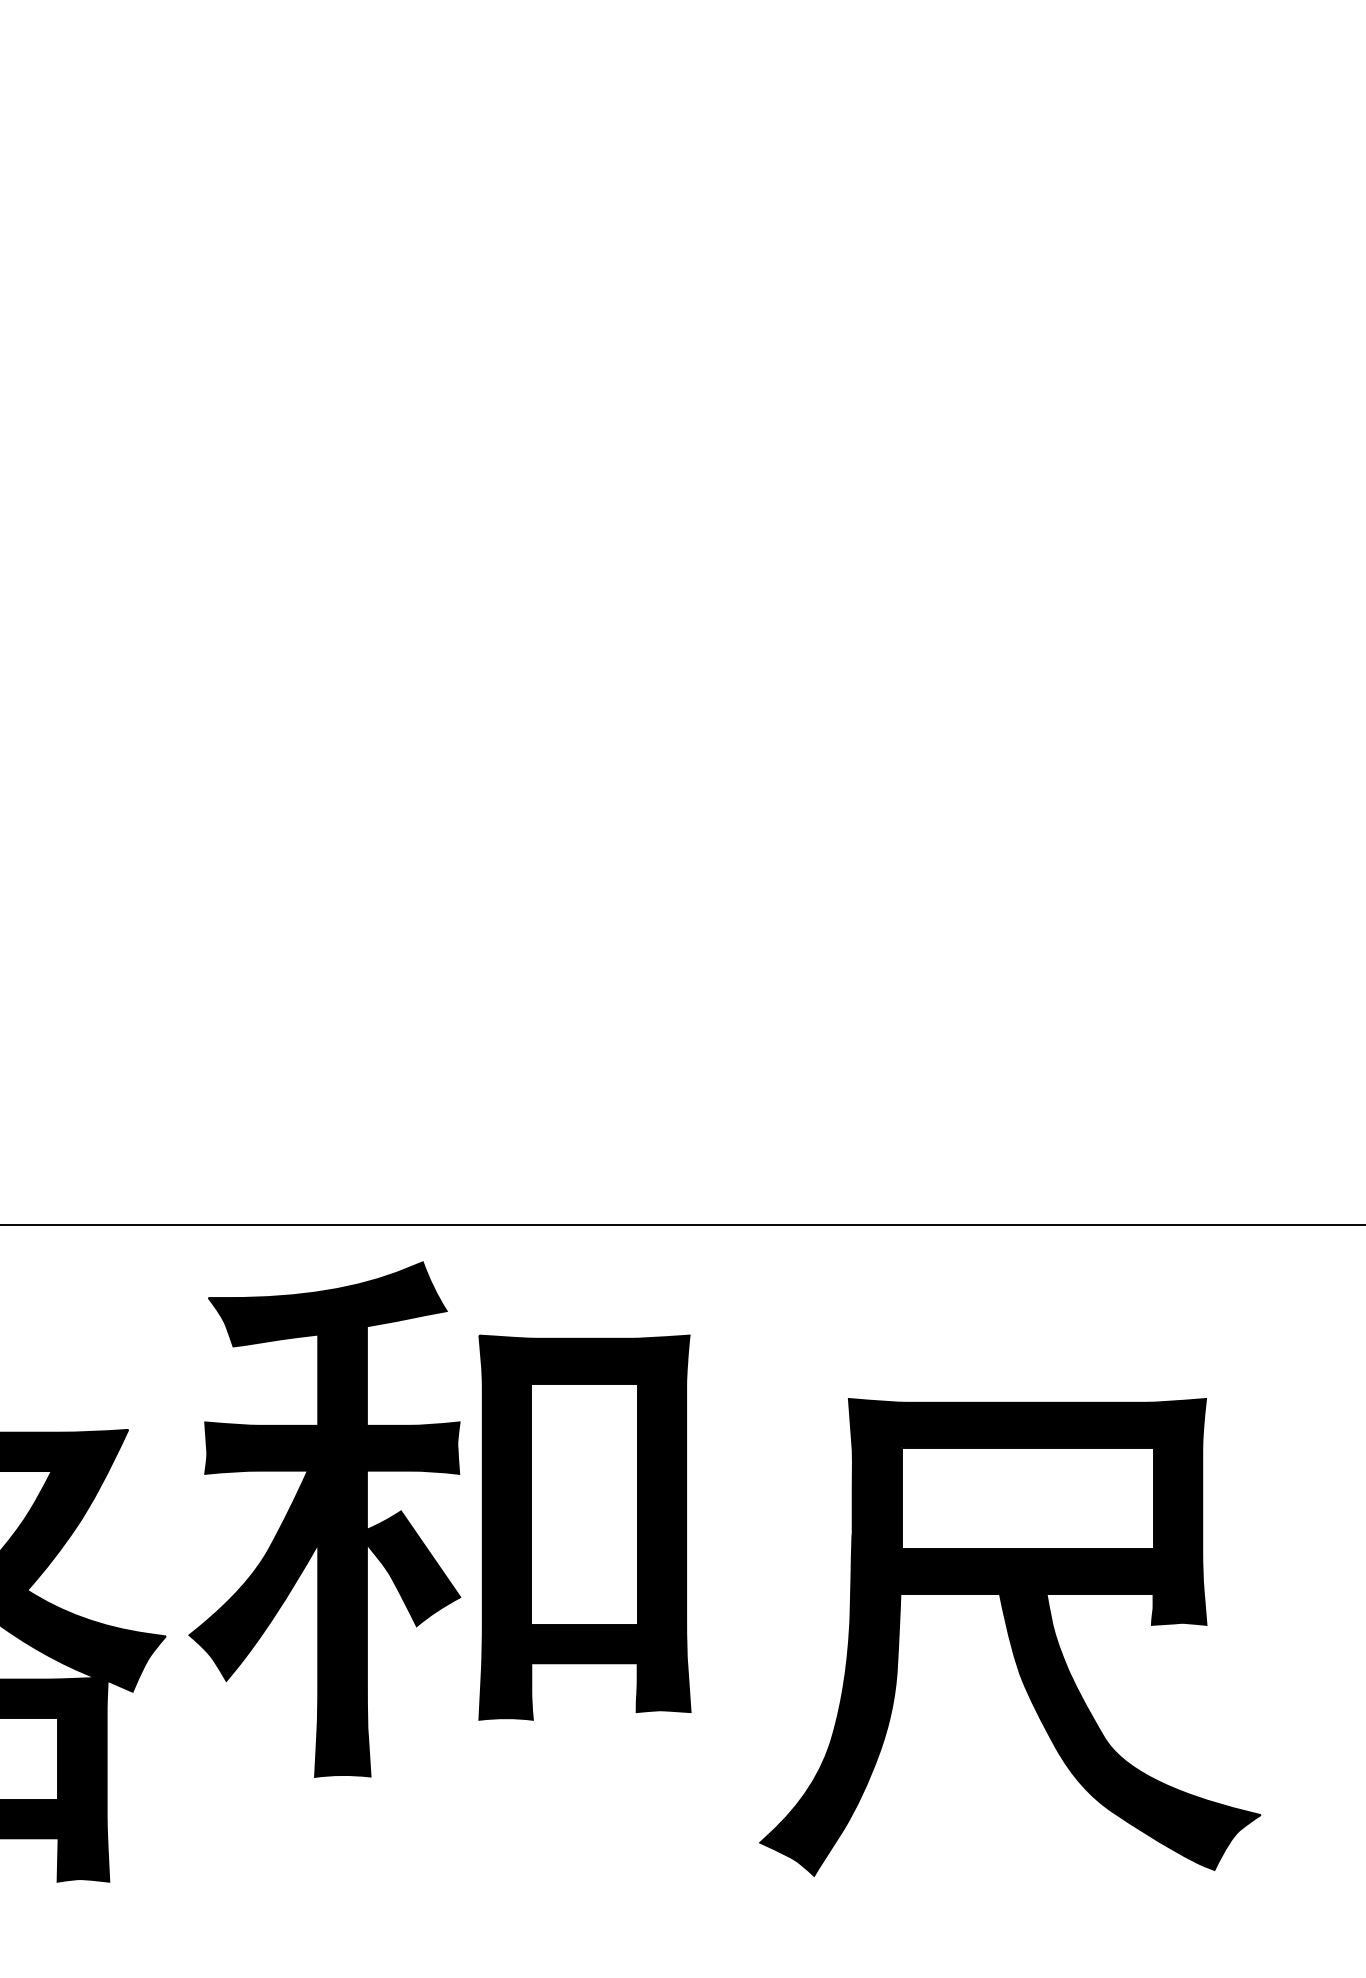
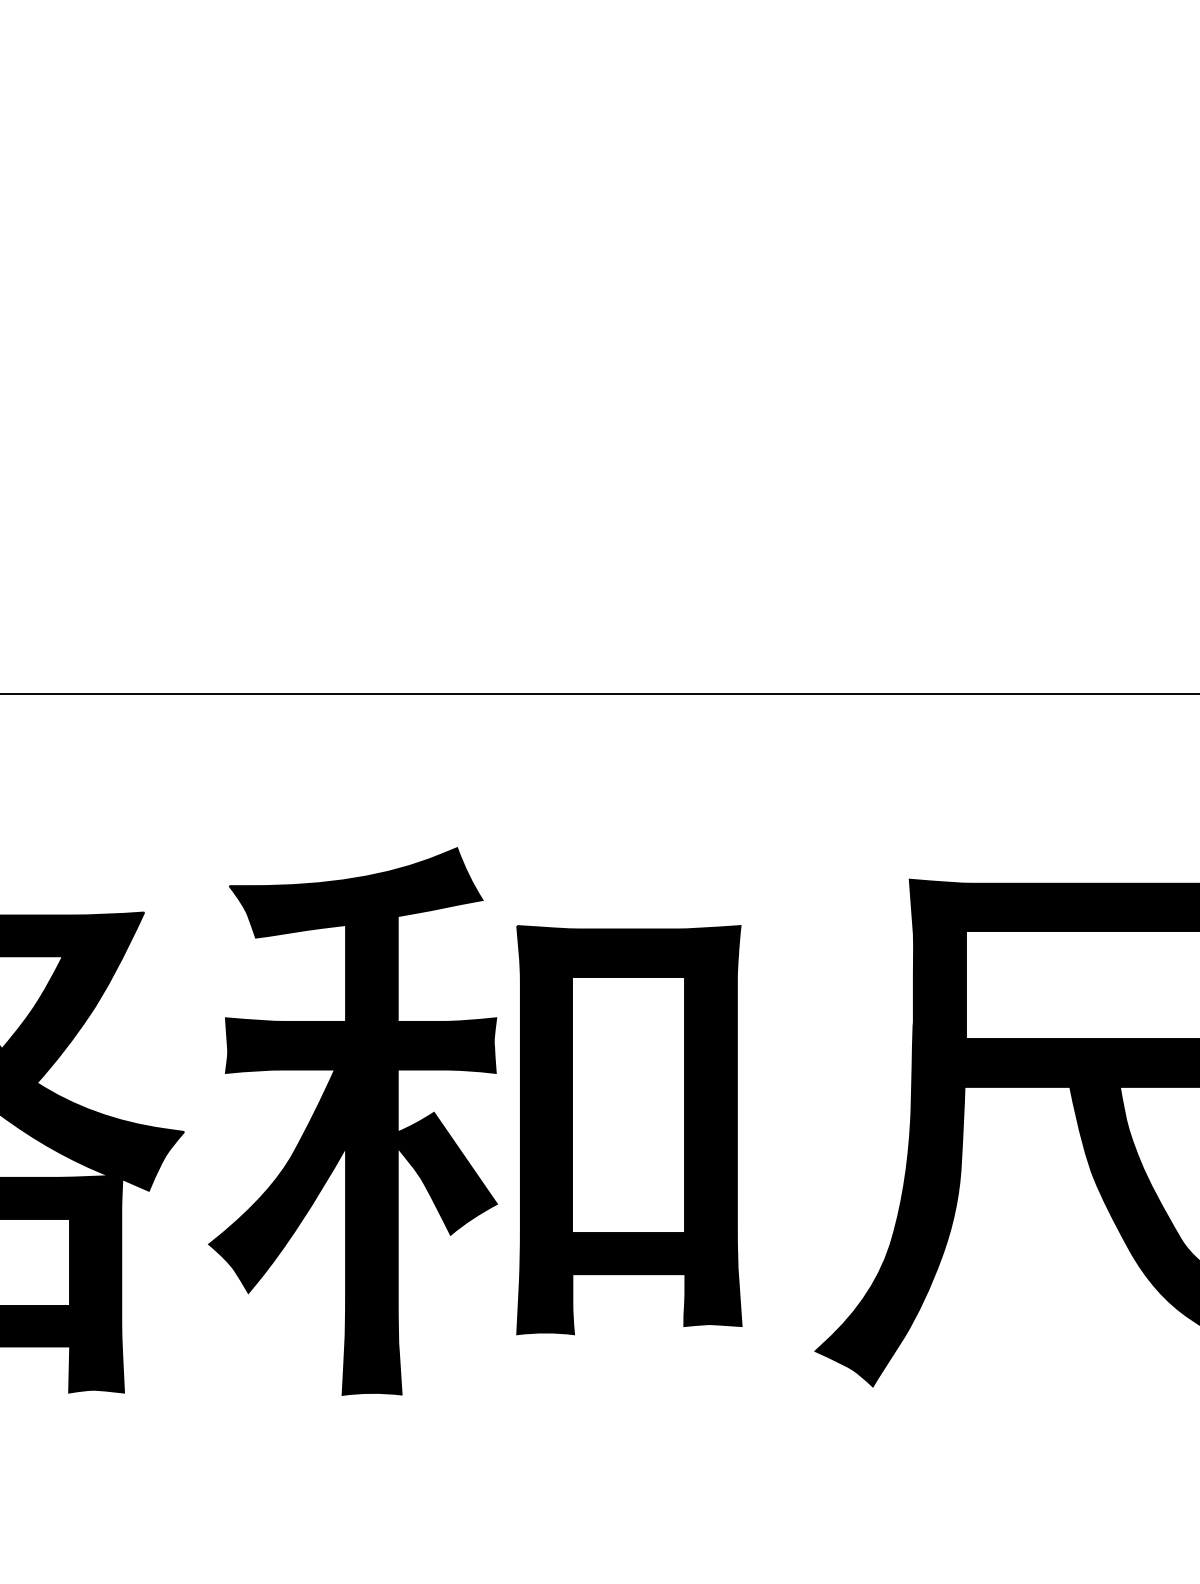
part: (418, 1534) -> (452, 1137), moved

